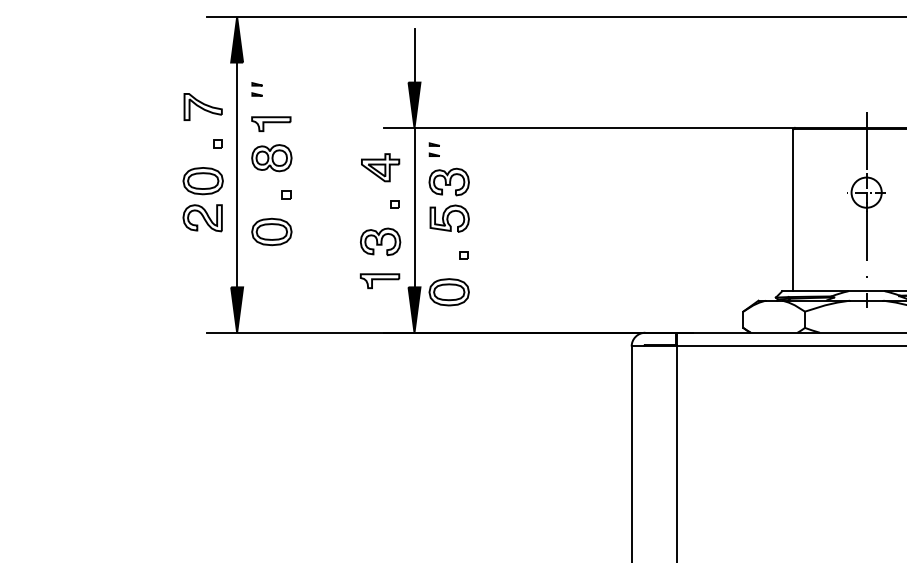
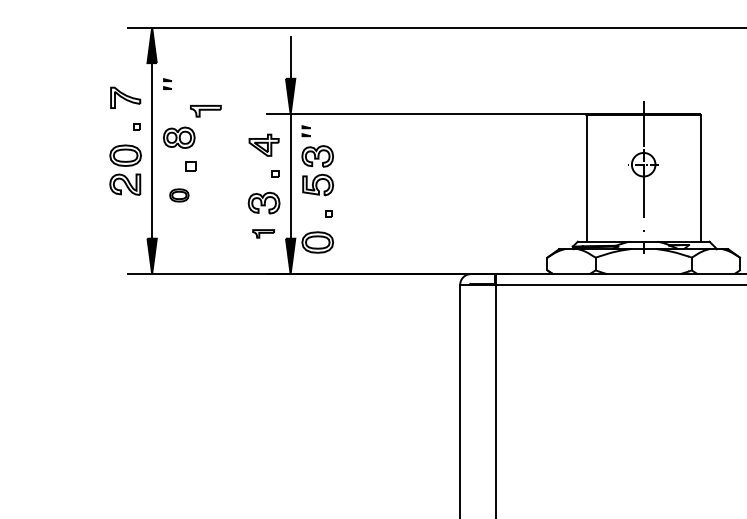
part: (270, 124) -> (205, 111), moved
part: (286, 194) -> (190, 166), size x1.6
part: (272, 232) -> (179, 195), size x0.6
part: (379, 280) -> (263, 233), size x0.7

